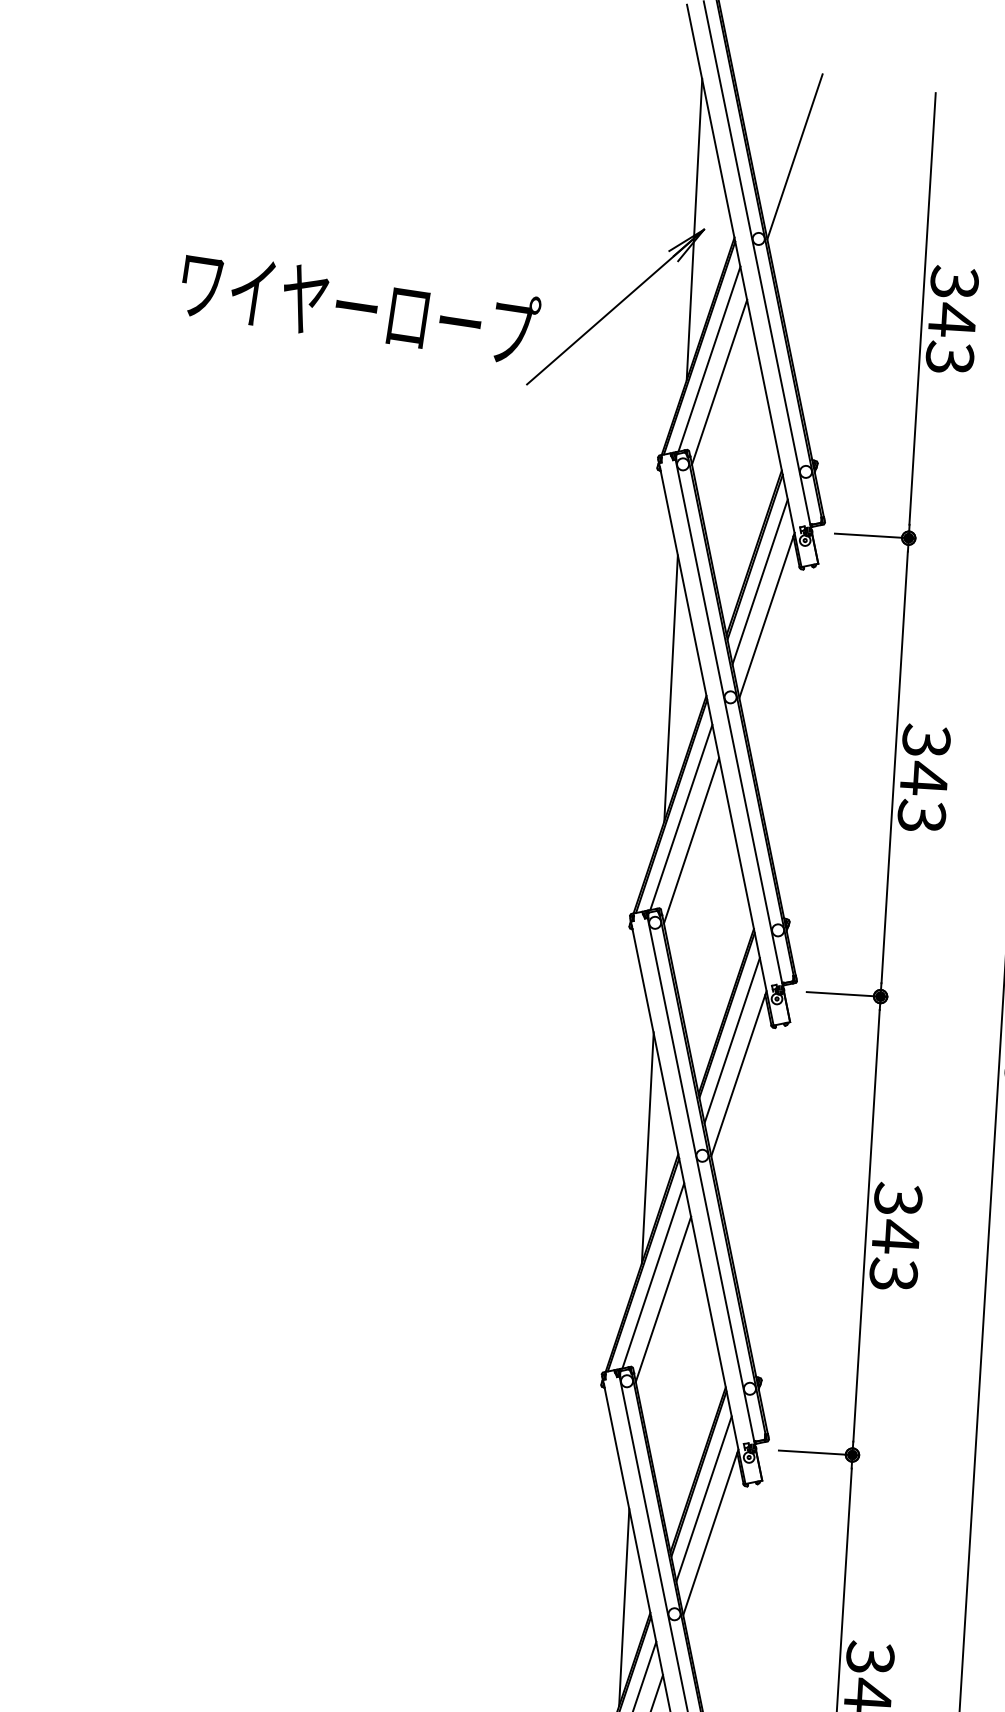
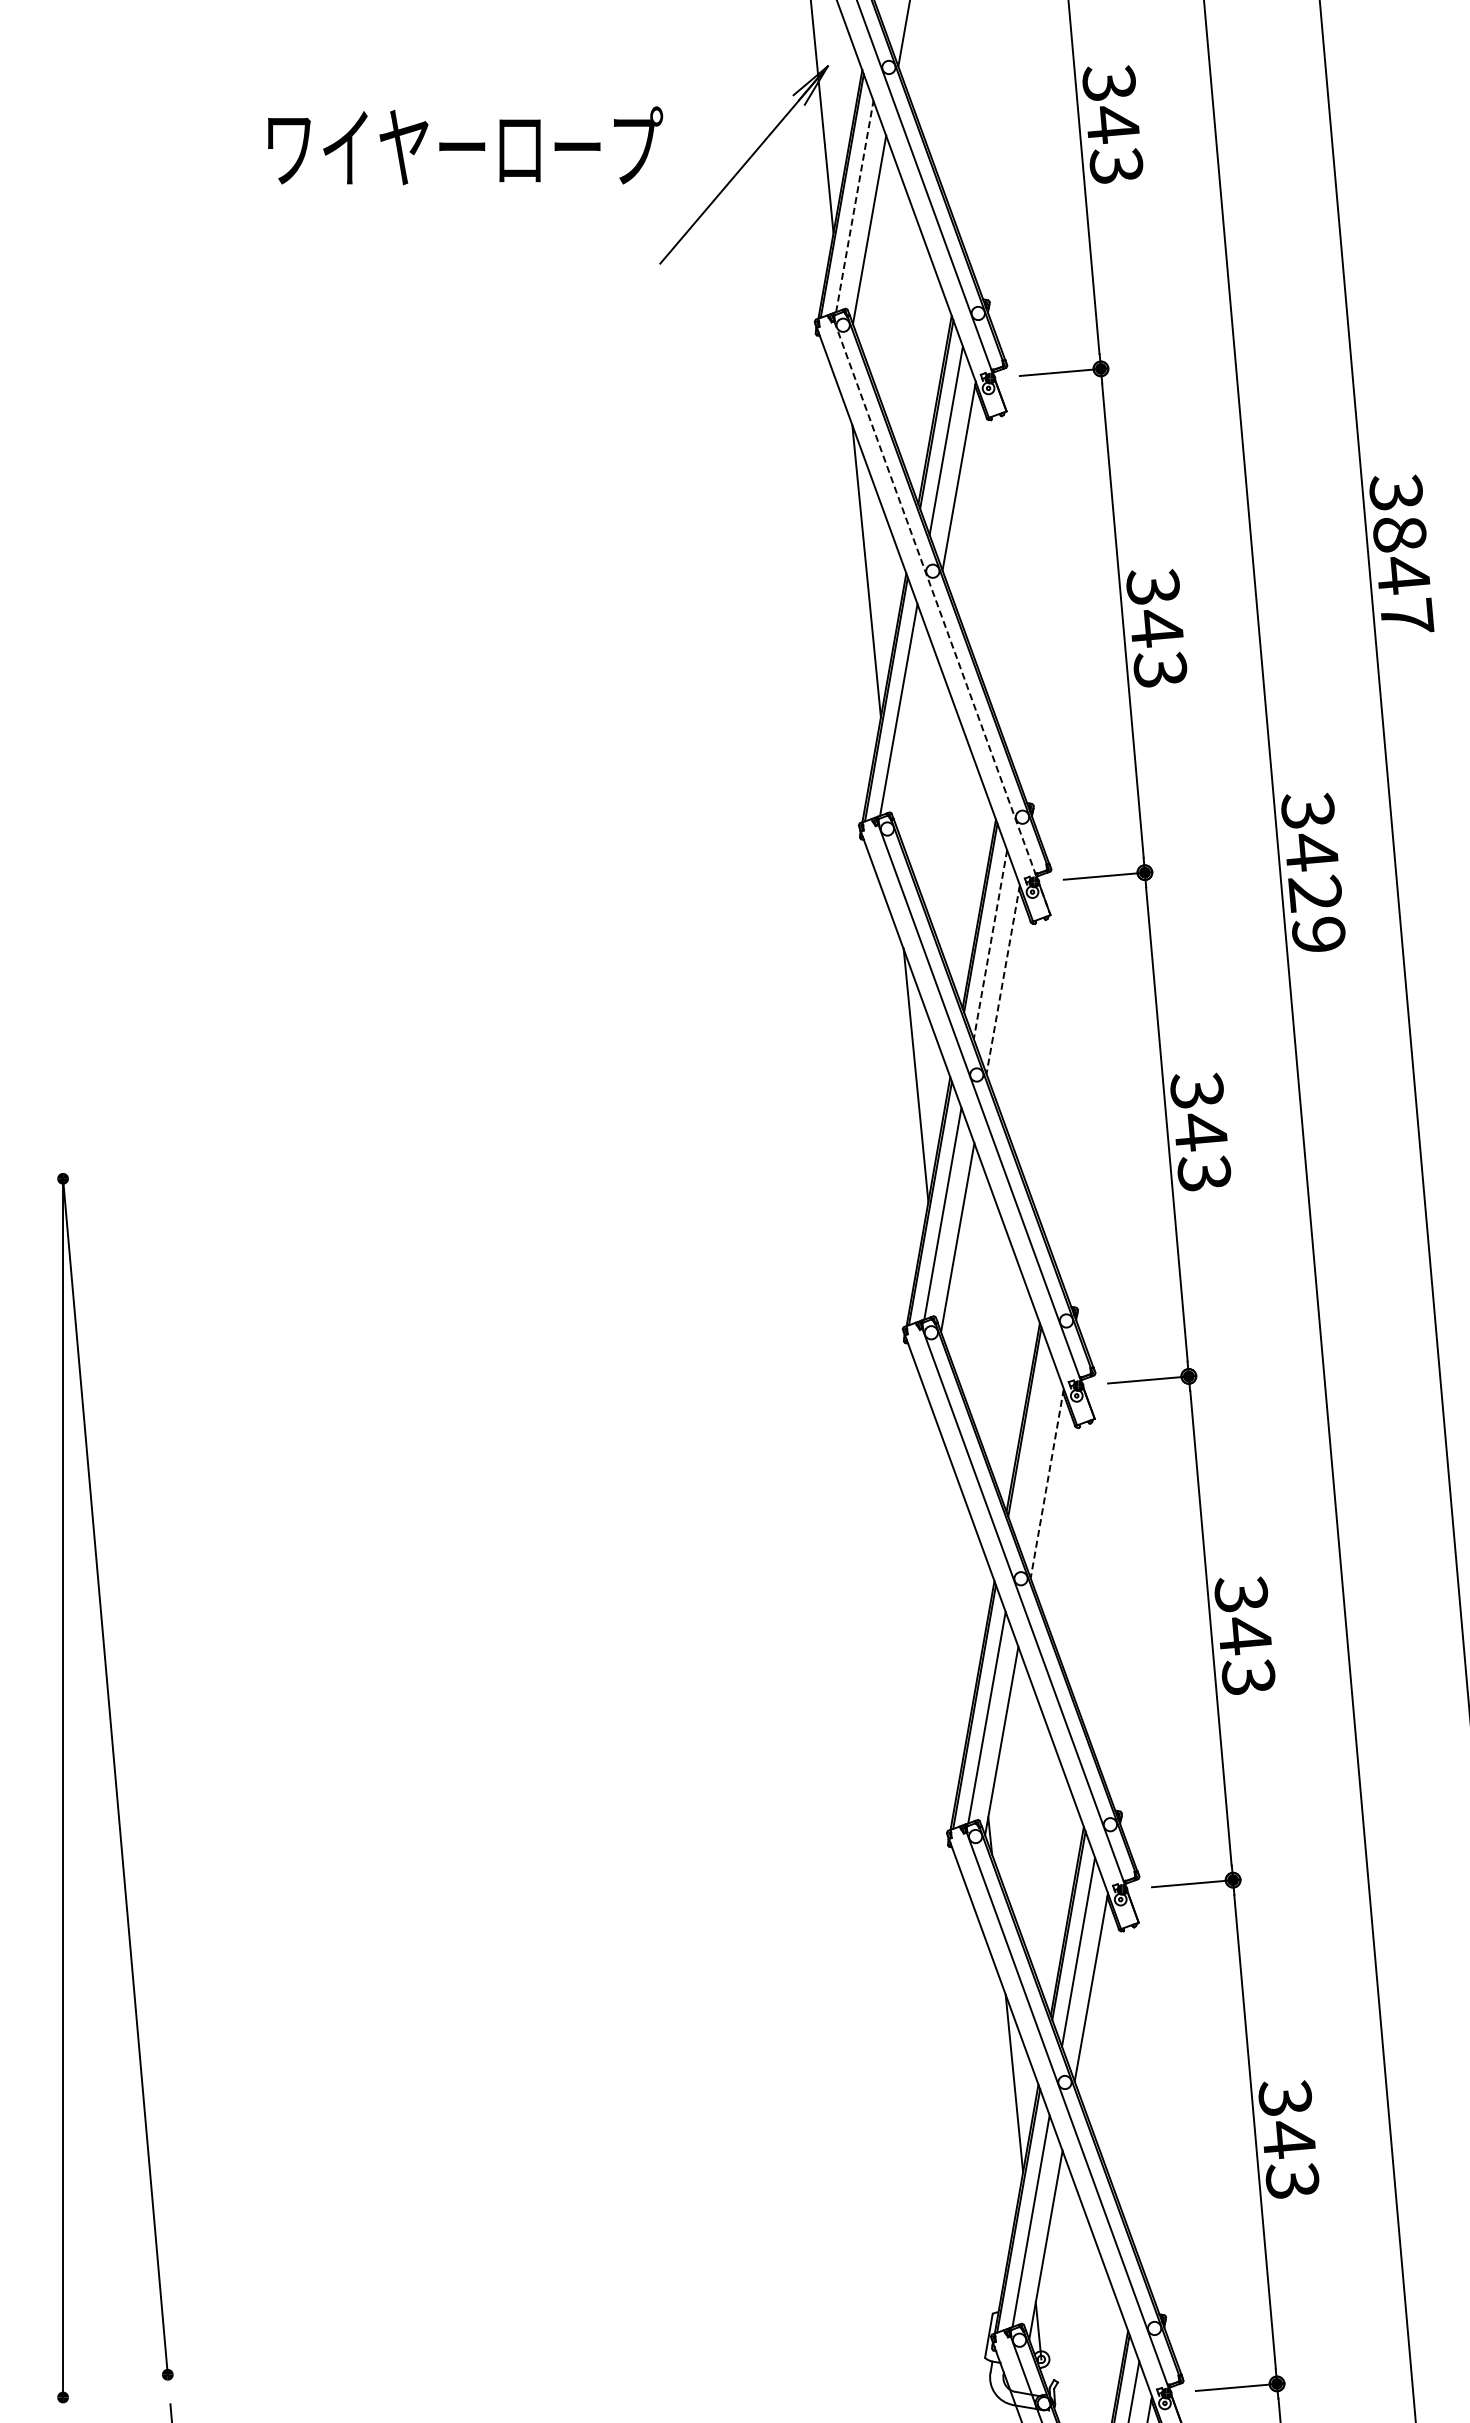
text: (359, 306) -> (465, 145), moved
line: (709, 359) -> (854, 206), solid -> dashed
line: (732, 741) -> (942, 618), solid -> dashed
line: (691, 840) -> (913, 733), removed
line: (732, 1040) -> (990, 944), solid -> dashed
line: (739, 1073) -> (1003, 979), solid -> dashed
line: (704, 1499) -> (1034, 1448), removed
line: (711, 1532) -> (1047, 1483), solid -> dashed
line: (623, 1607) -> (964, 1579), removed

